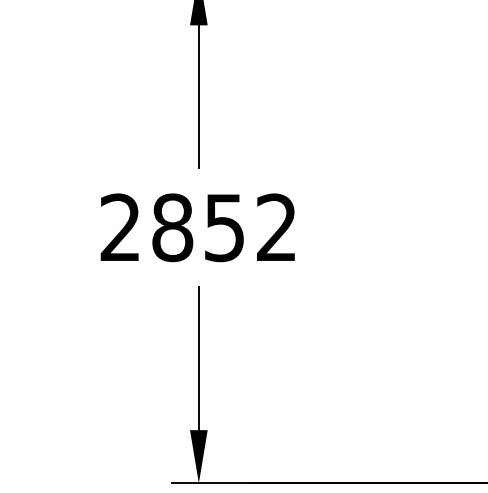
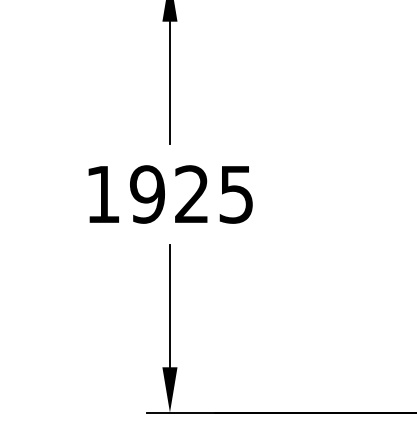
text: (198, 227) -> (169, 194), 2852 -> 1925

